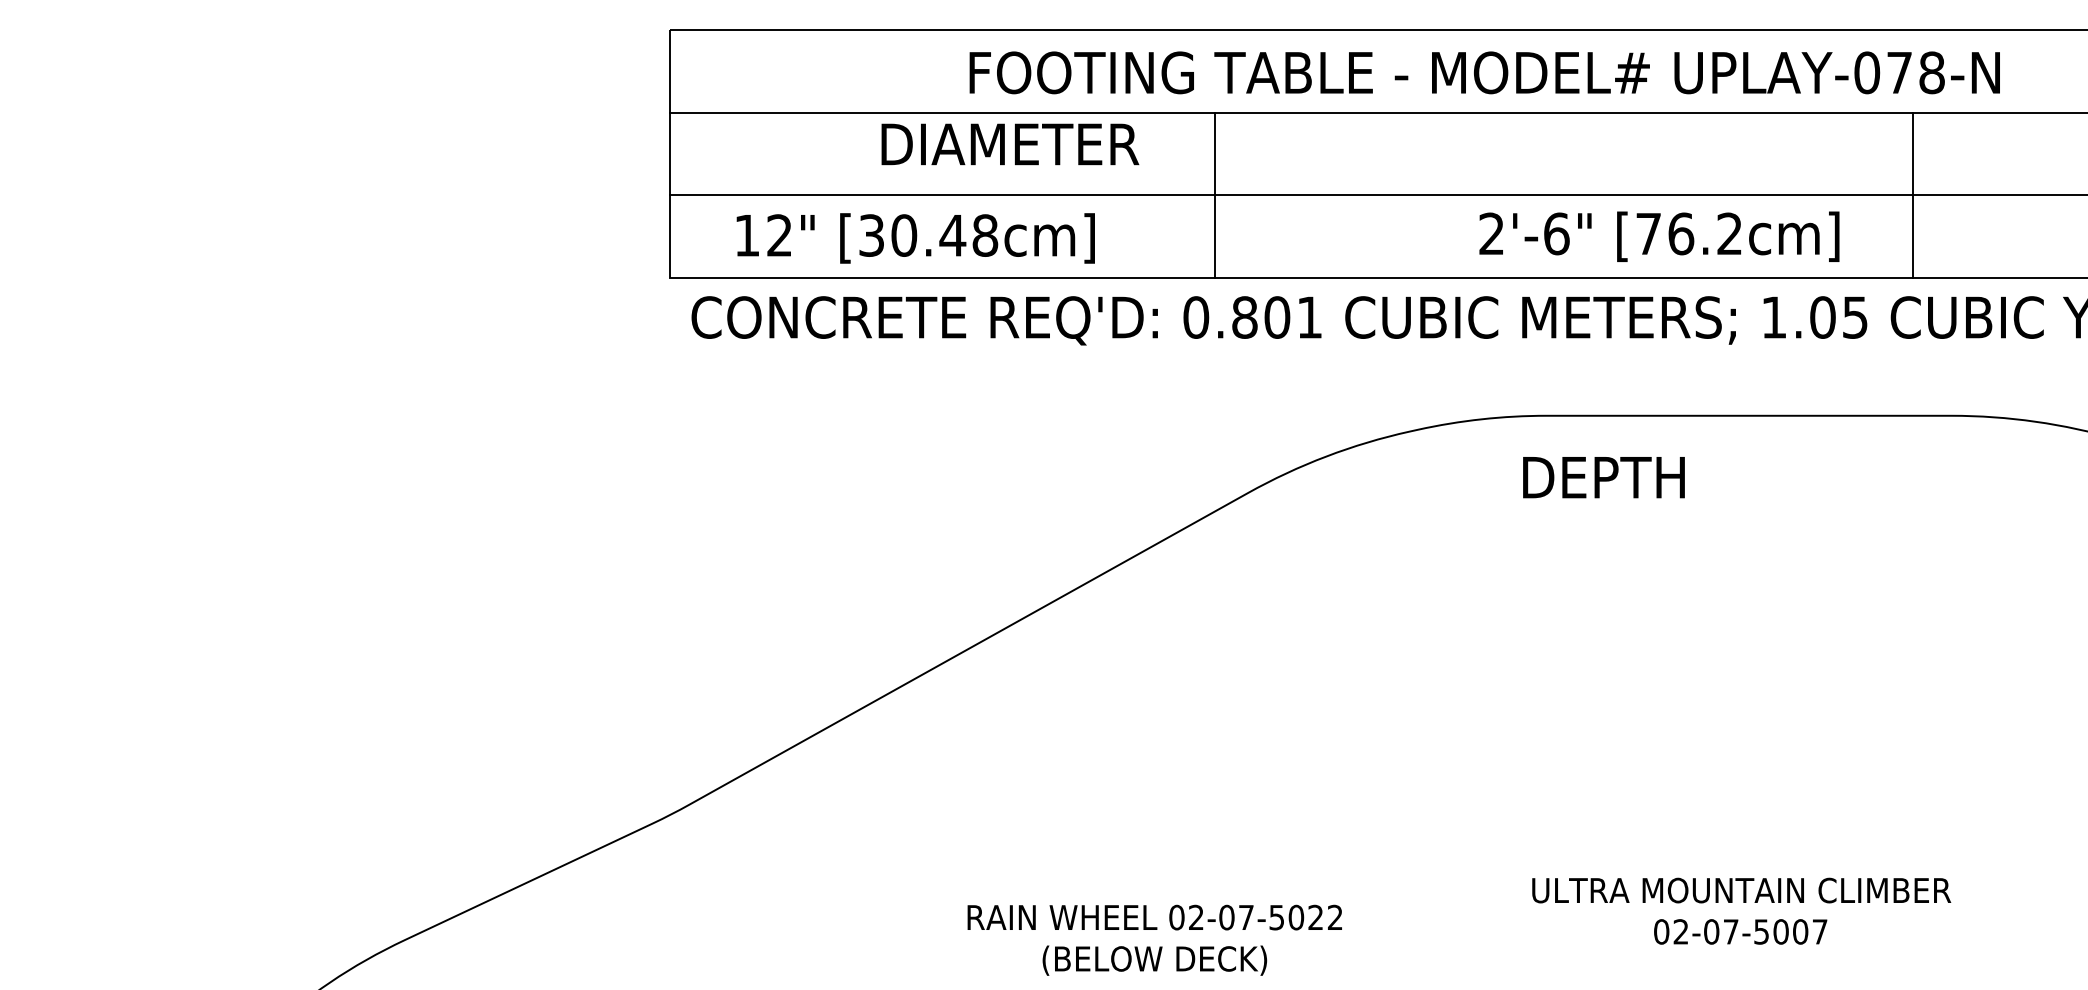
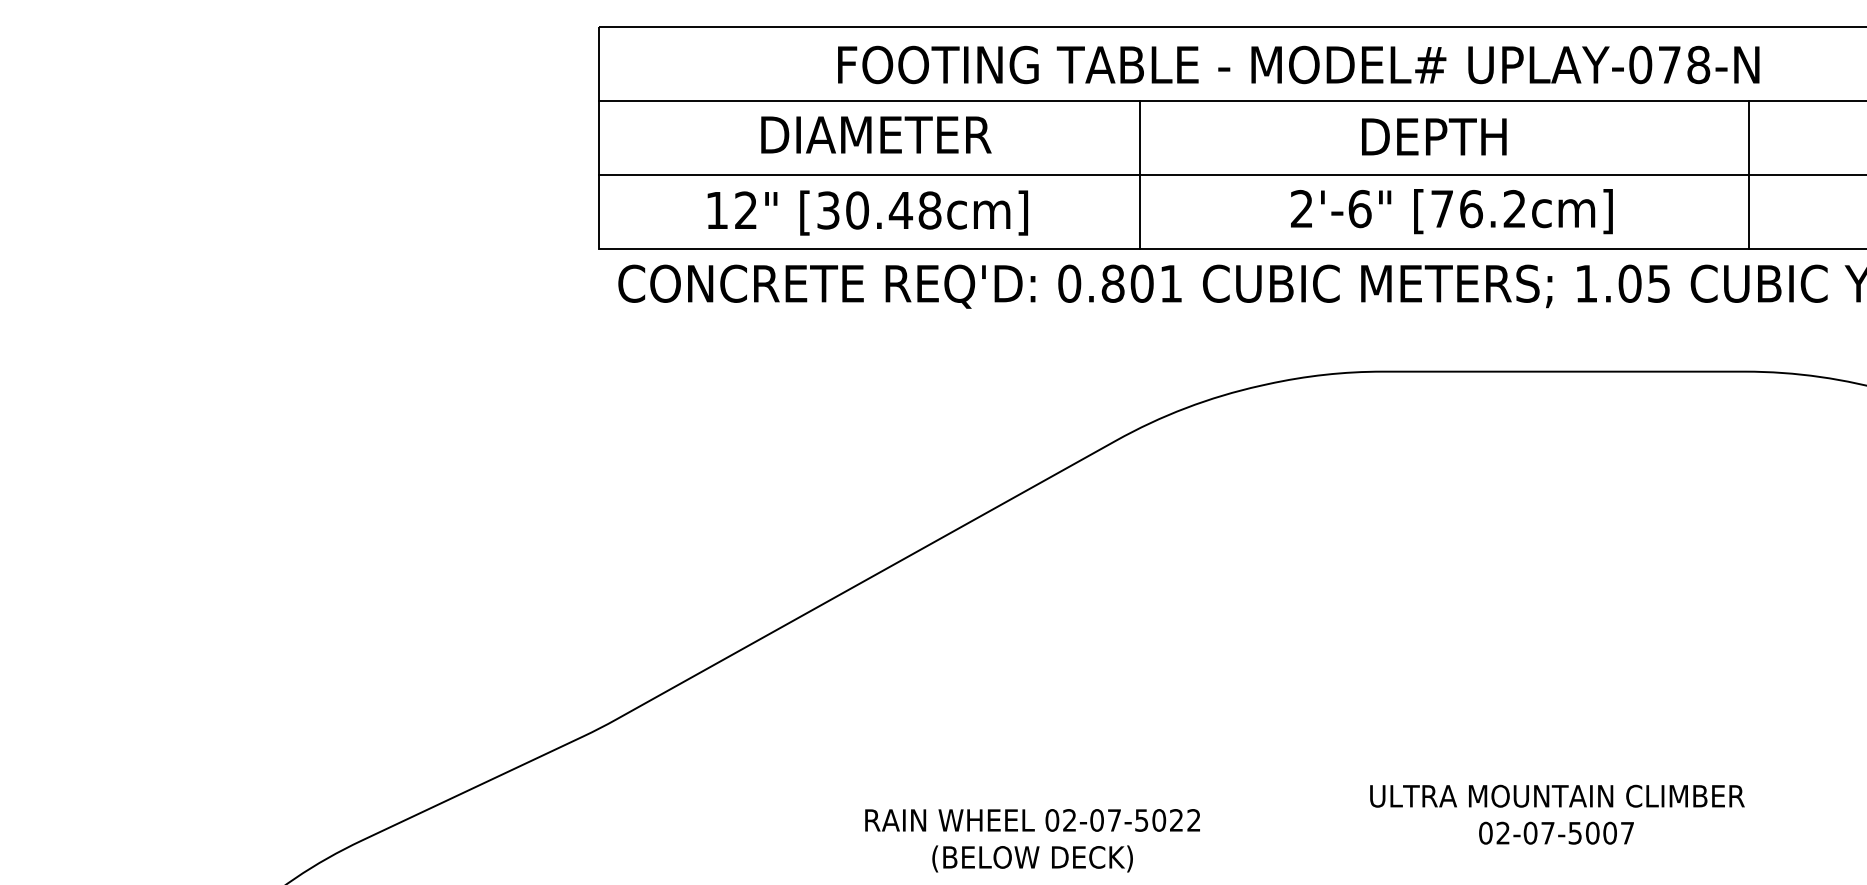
text: (1484, 72) -> (1298, 64), moved
text: (1010, 143) -> (876, 134), moved
line: (1215, 195) -> (1140, 174), moved
line: (1912, 195) -> (1748, 174), moved
text: (1659, 236) -> (1451, 211), moved
text: (915, 237) -> (867, 212), moved
text: (1604, 477) -> (1434, 136), moved

